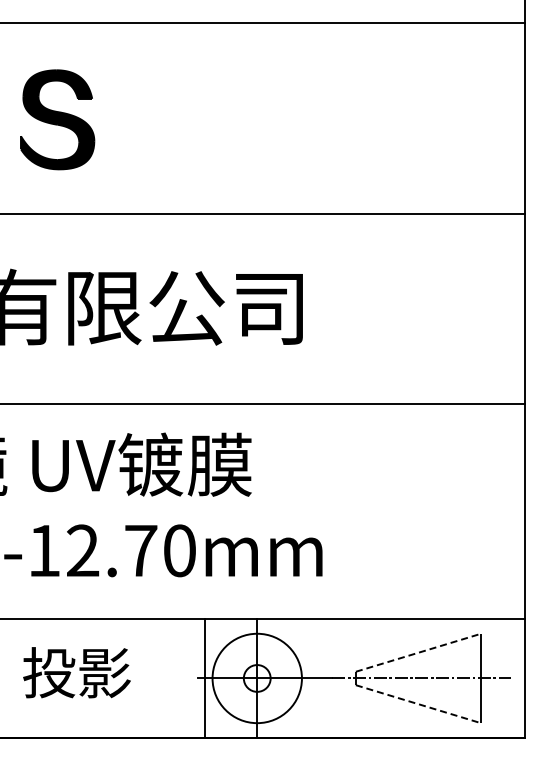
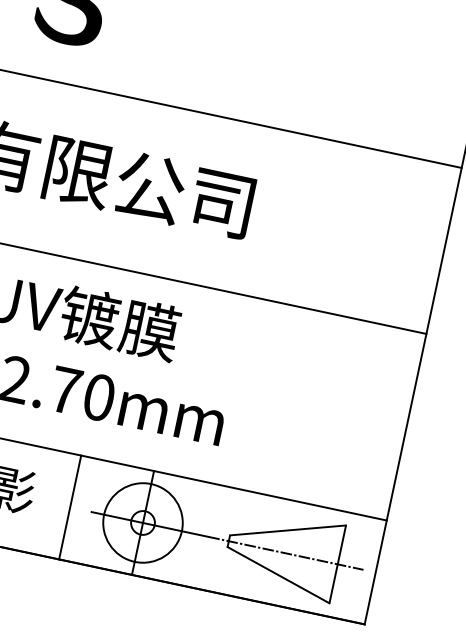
line: (418, 652) -> (288, 530), dashed -> solid
line: (204, 678) -> (70, 507), moved
line: (418, 704) -> (278, 575), dashed -> solid

